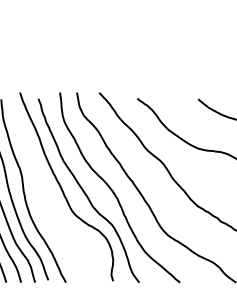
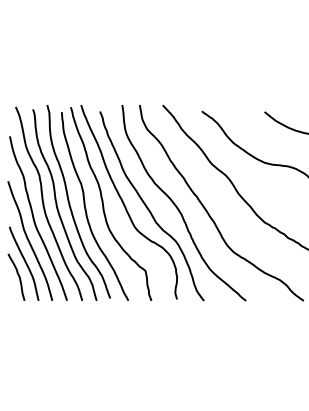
curve: (42, 191) -> (104, 206), added

